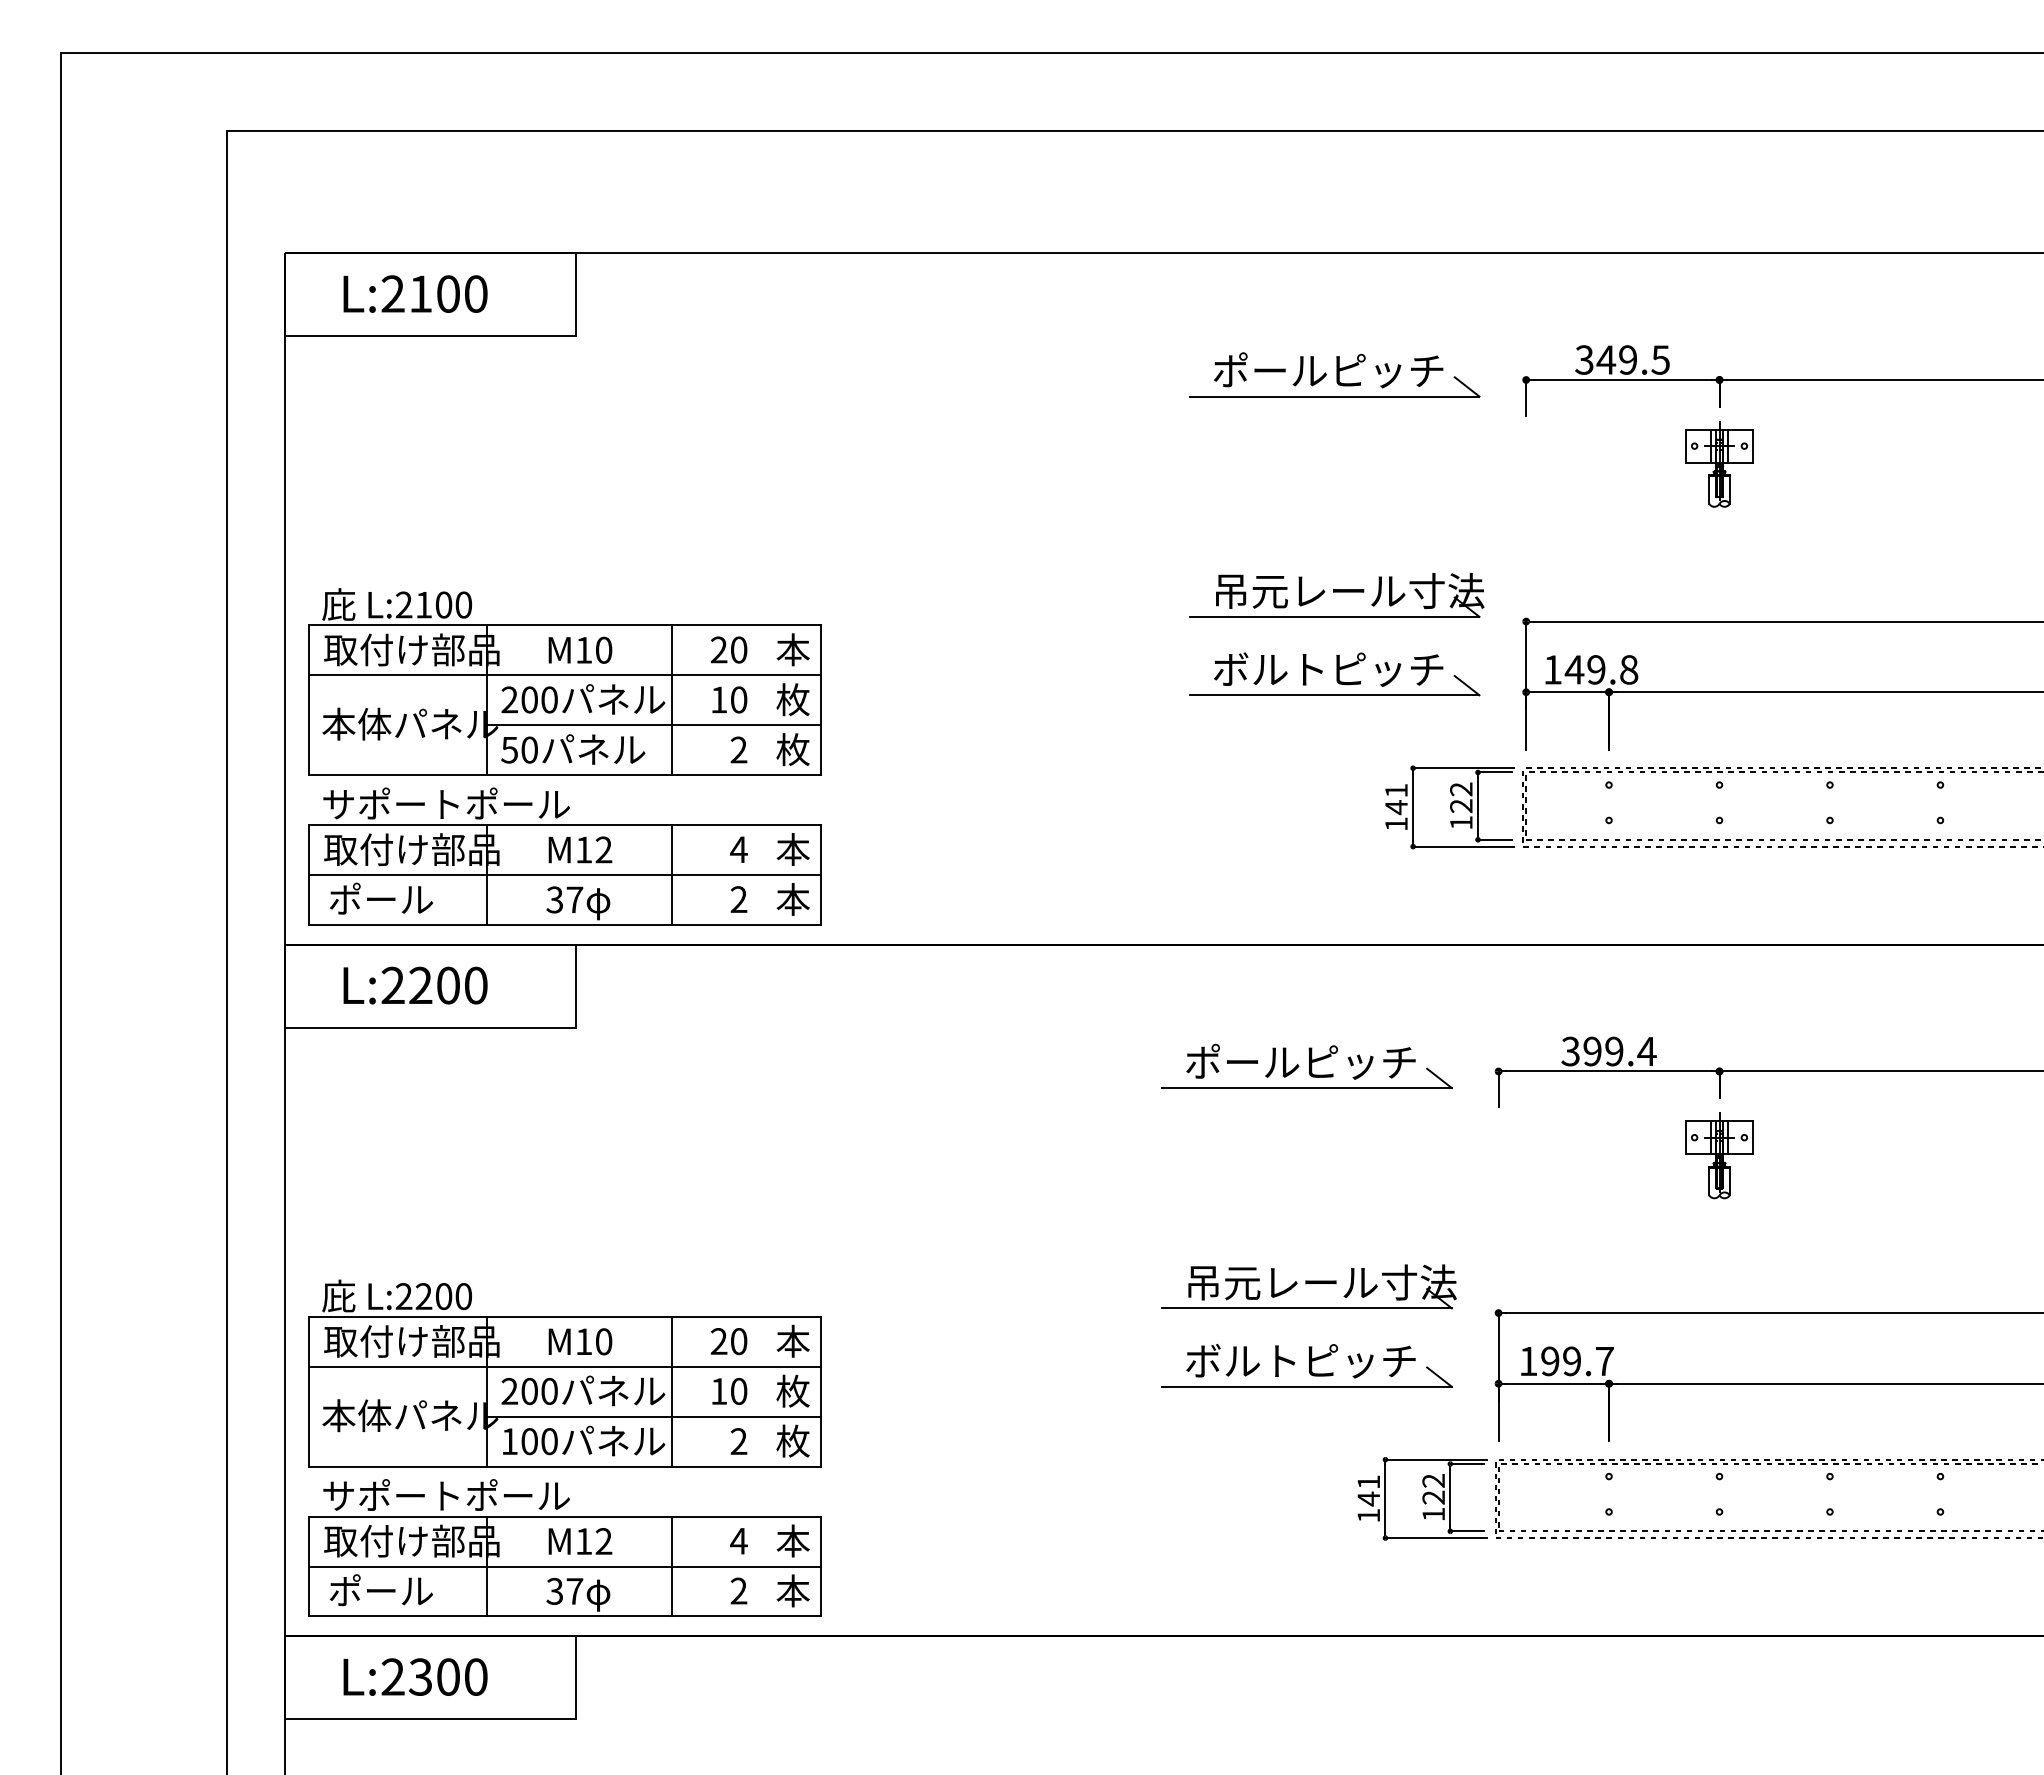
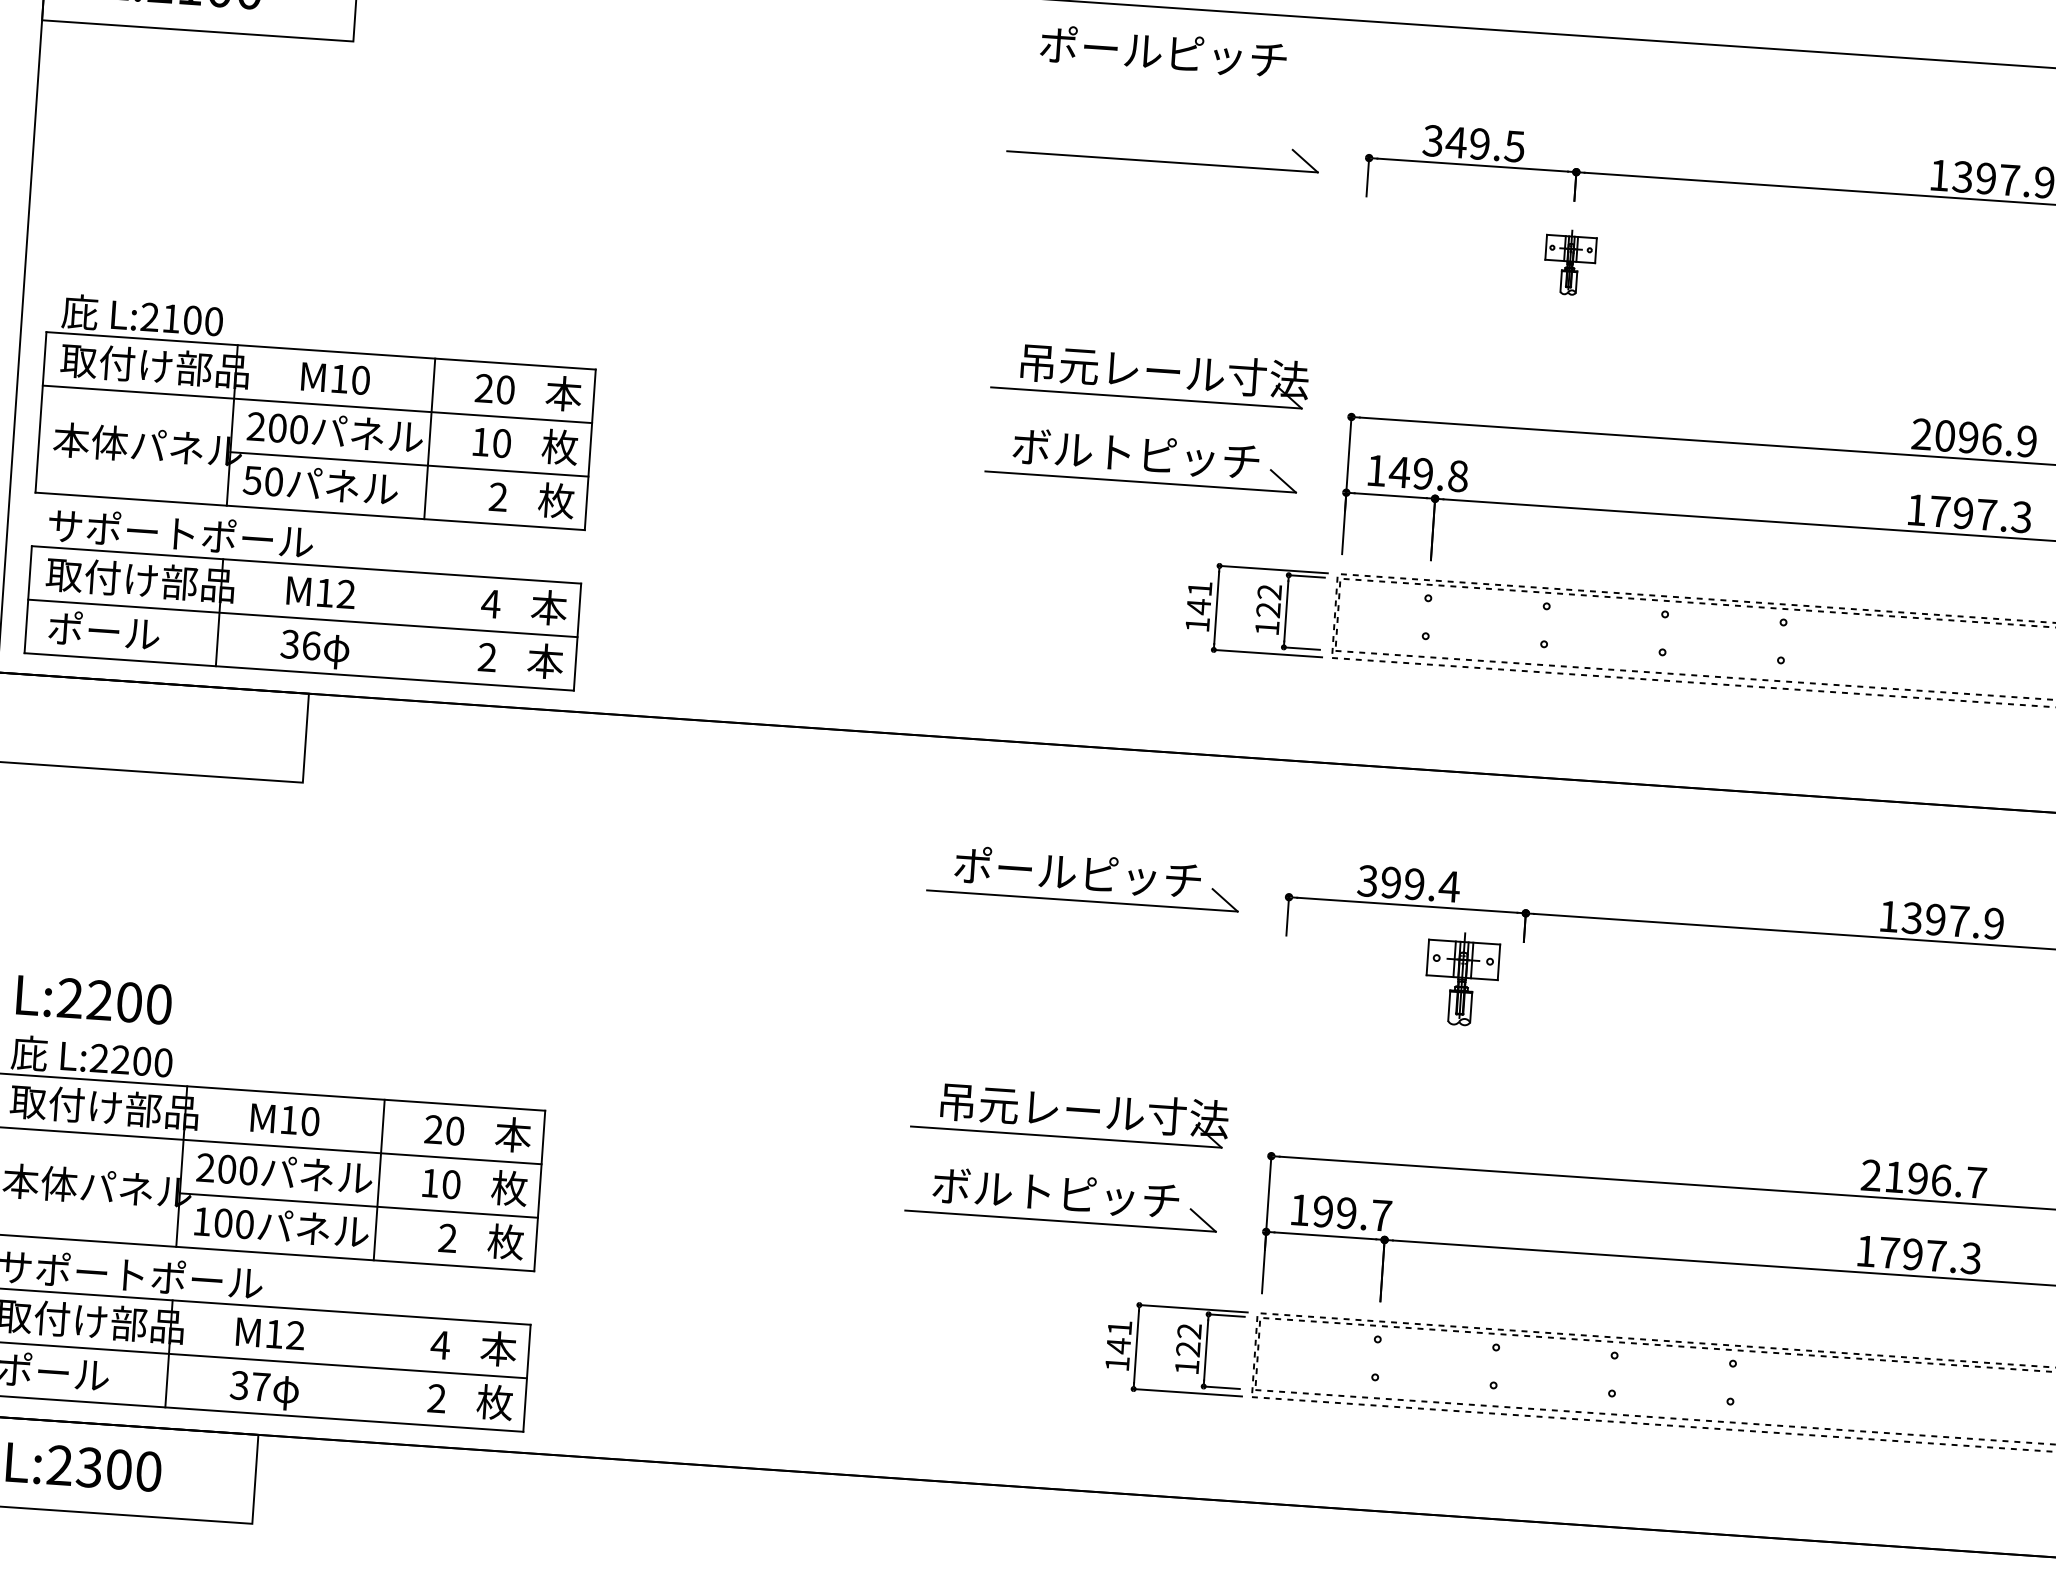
text: (1328, 370) -> (1163, 51), moved
part: (1719, 464) -> (1570, 262), size x0.7
line: (671, 874) -> (416, 625), removed
text: (574, 899) -> (311, 645), 37 -> 36
text: (415, 985) -> (94, 999), moved
part: (1719, 1155) -> (1462, 979), moved
line: (671, 1566) -> (366, 1367), removed
text: (792, 1590) -> (494, 1401), 本 -> 枚

